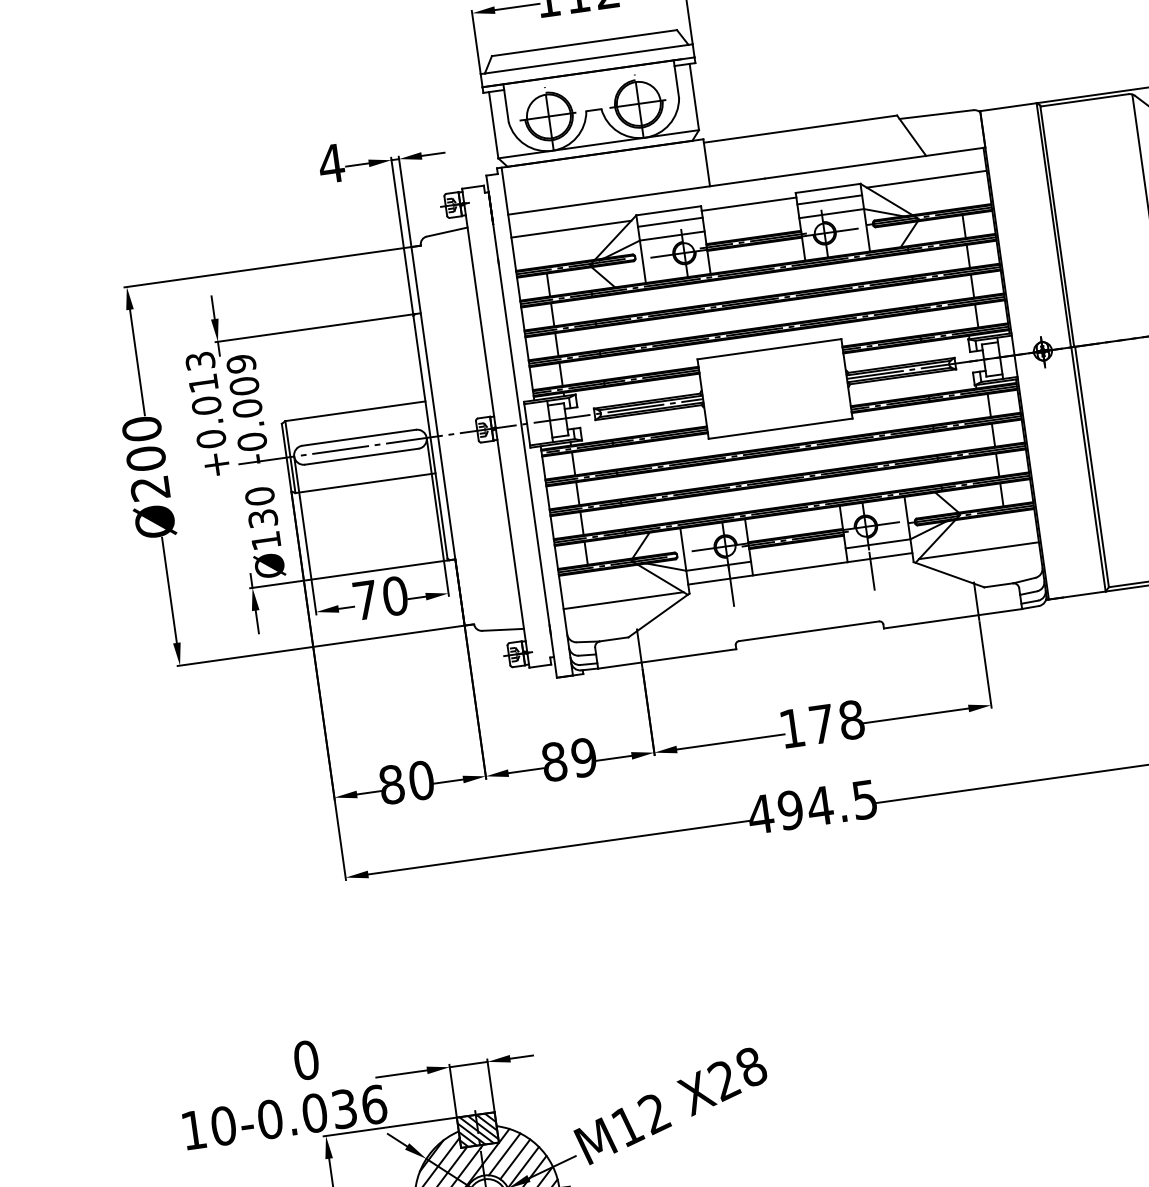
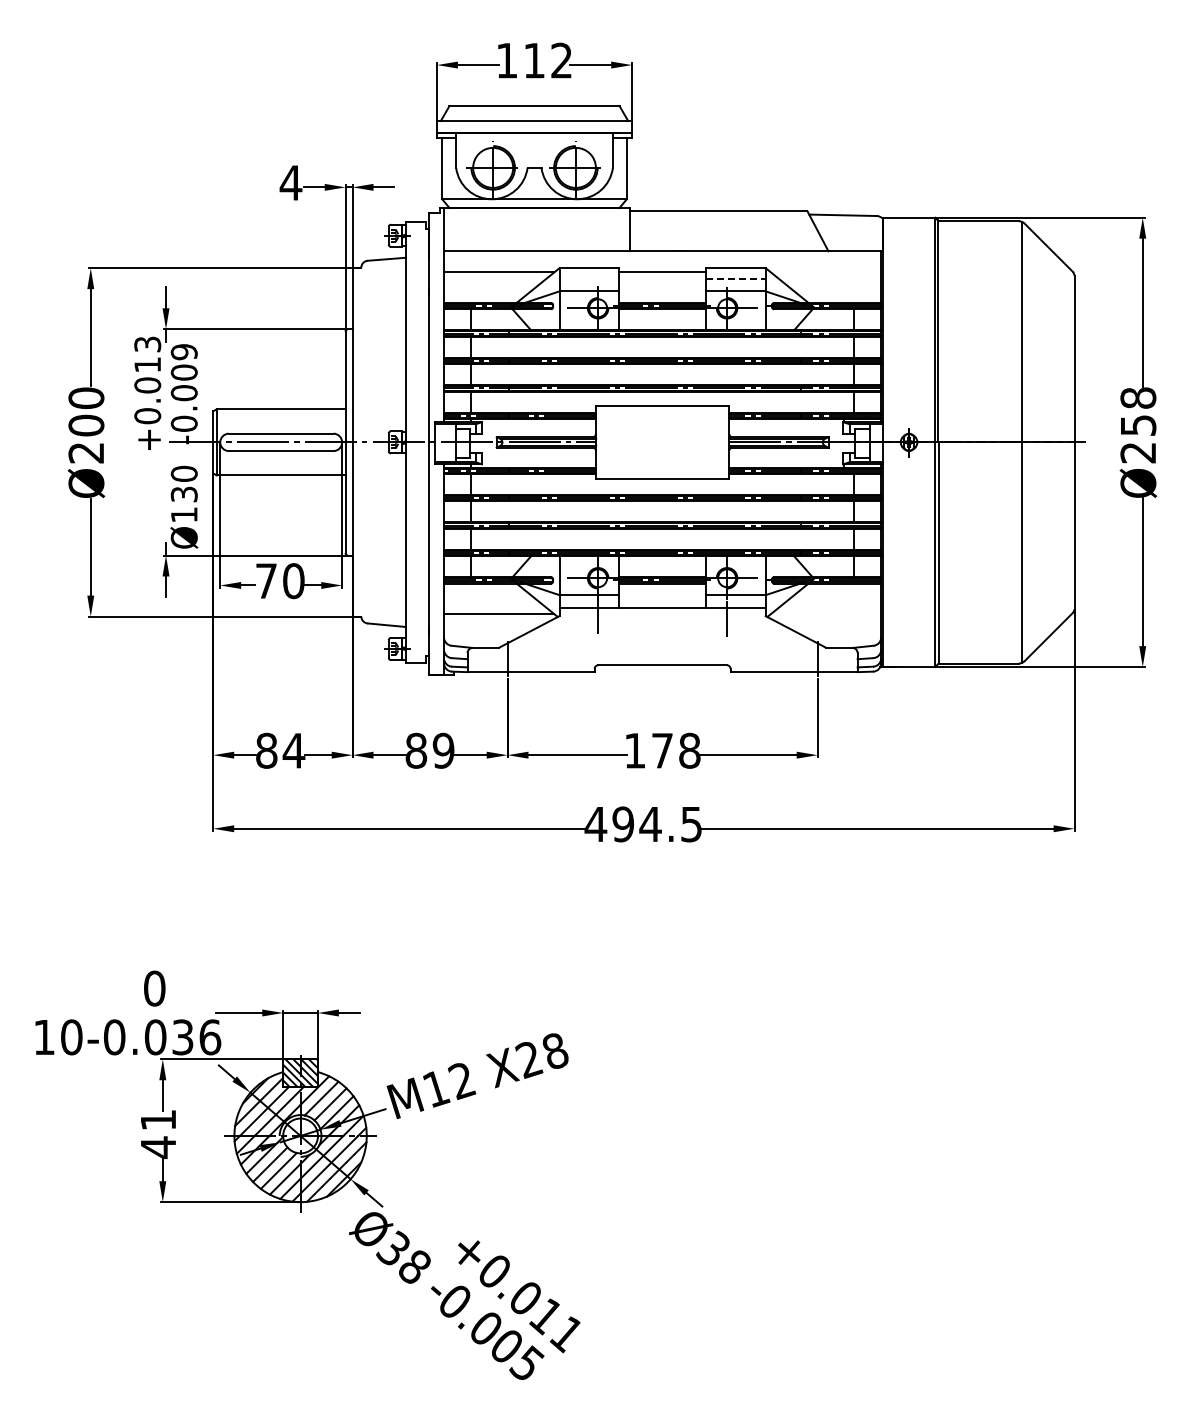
line: (926, 179) -> (825, 272), removed
line: (829, 199) -> (735, 278), solid -> dashed
line: (670, 222) -> (589, 278), removed
line: (978, 551) -> (825, 614), removed
text: (420, 780) -> (293, 750), 80 -> 84

